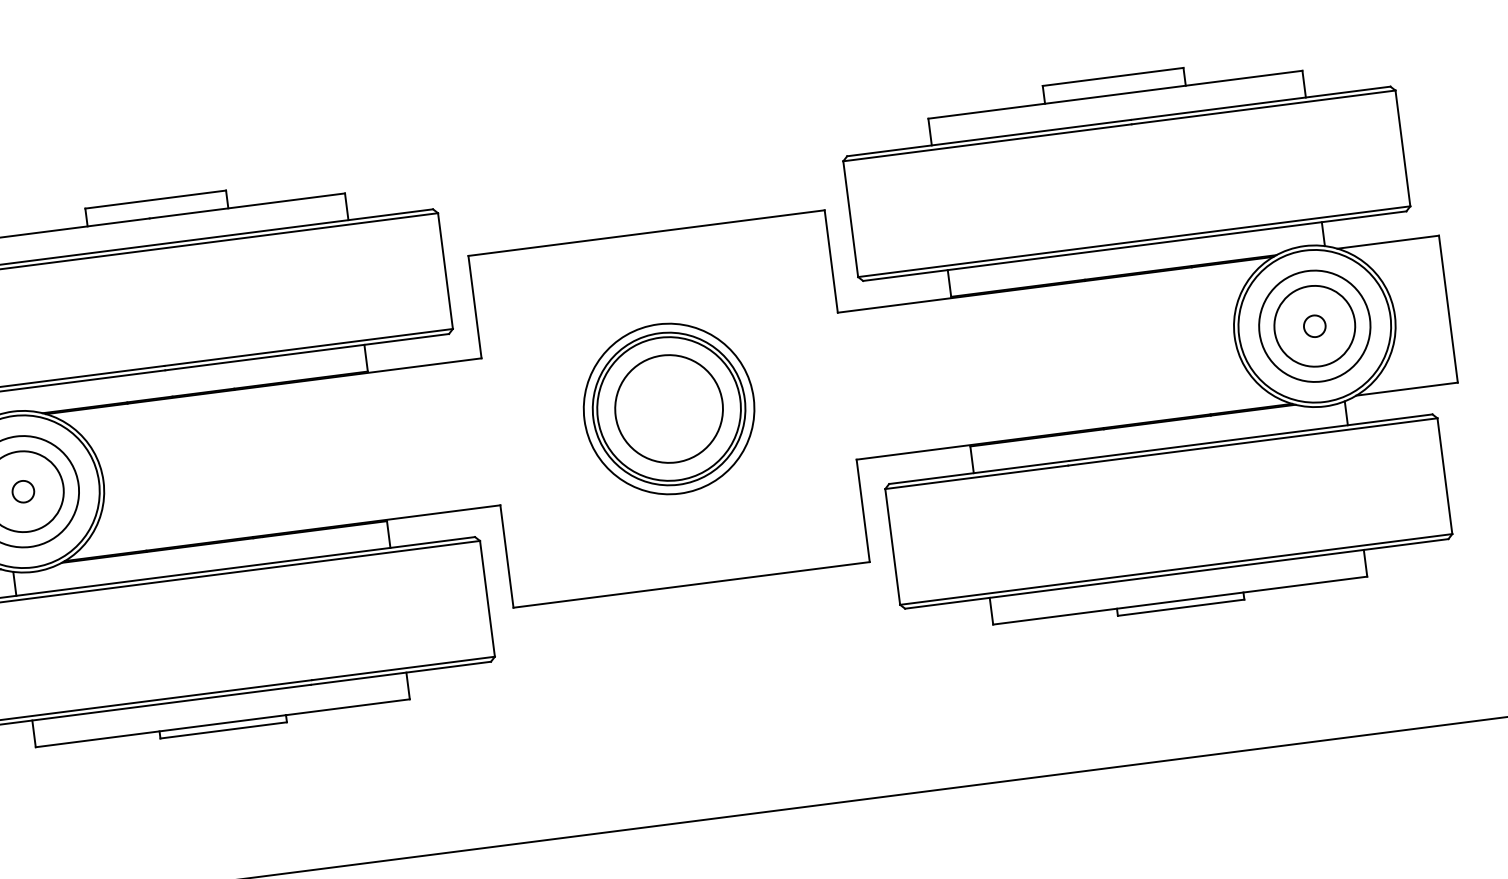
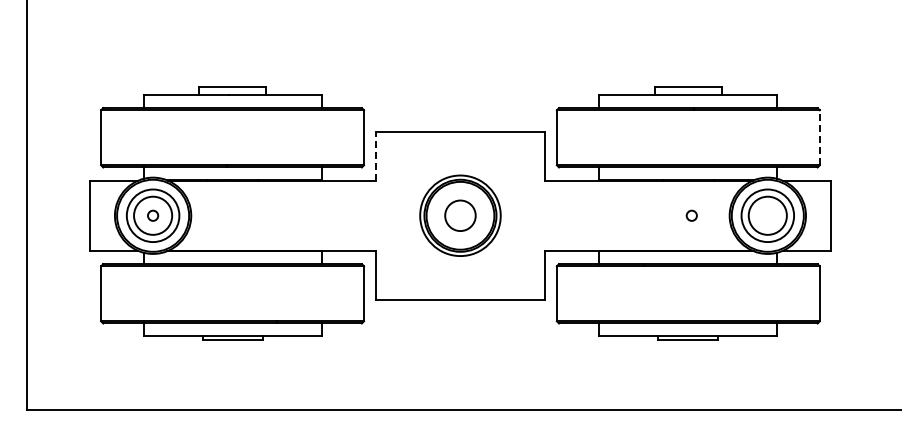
line: (1402, 147) -> (819, 137), solid -> dashed
line: (474, 305) -> (375, 155), solid -> dashed
circle: (1314, 325) -> (691, 215), moved
circle: (669, 408) -> (460, 215), size x0.6

